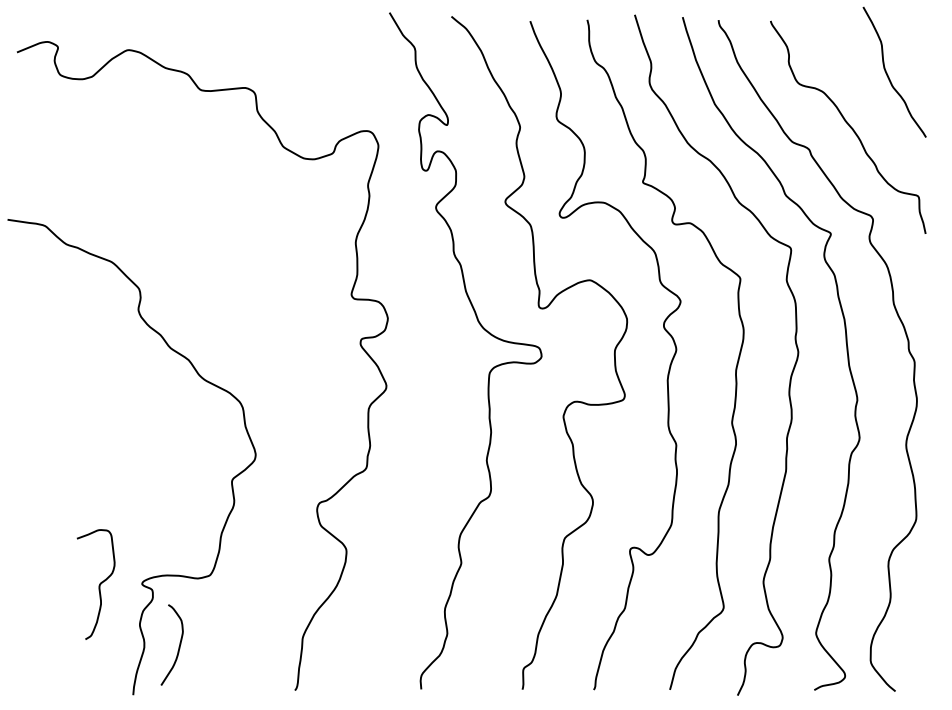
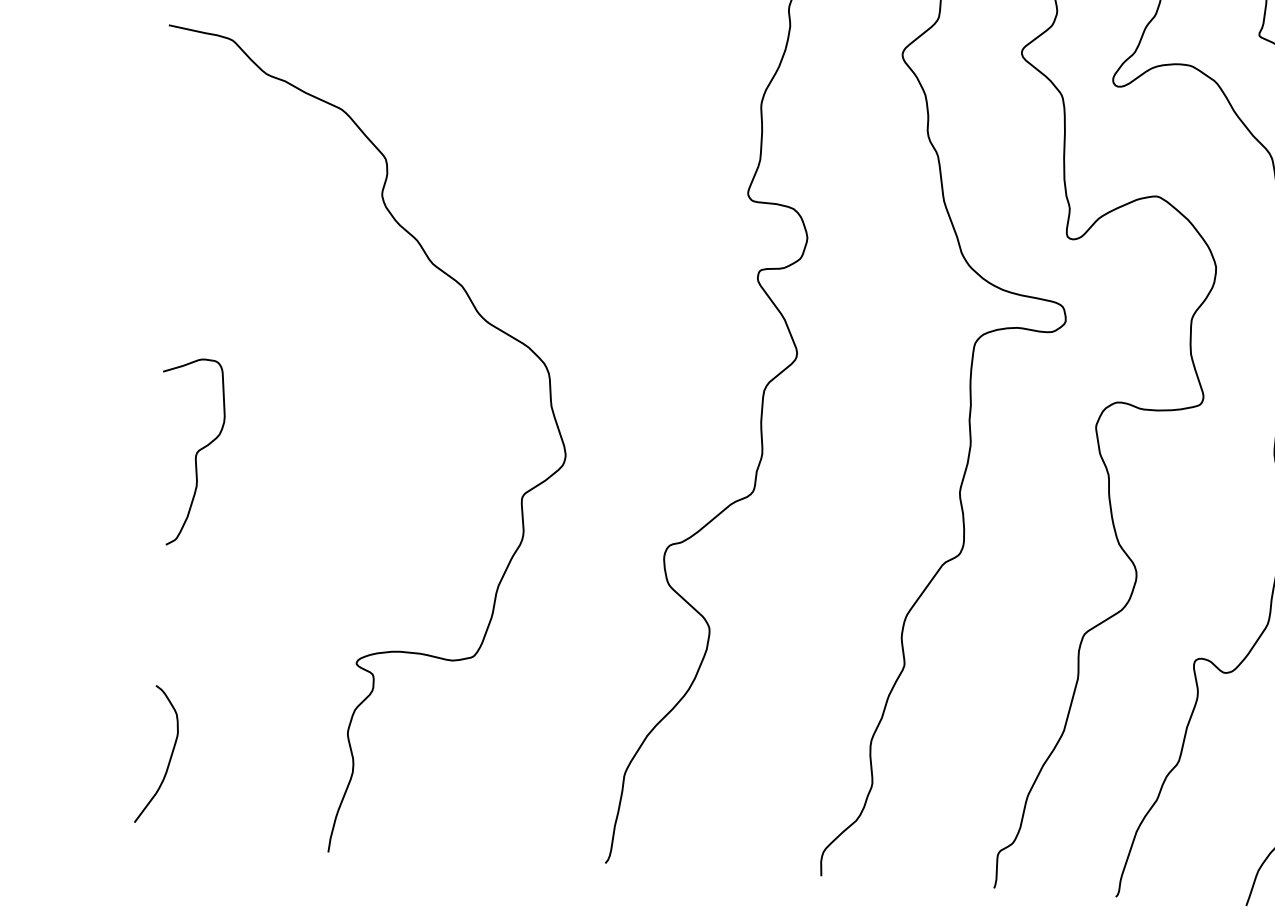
curve: (98, 585) -> (194, 454), moved
curve: (178, 646) -> (168, 757), moved

